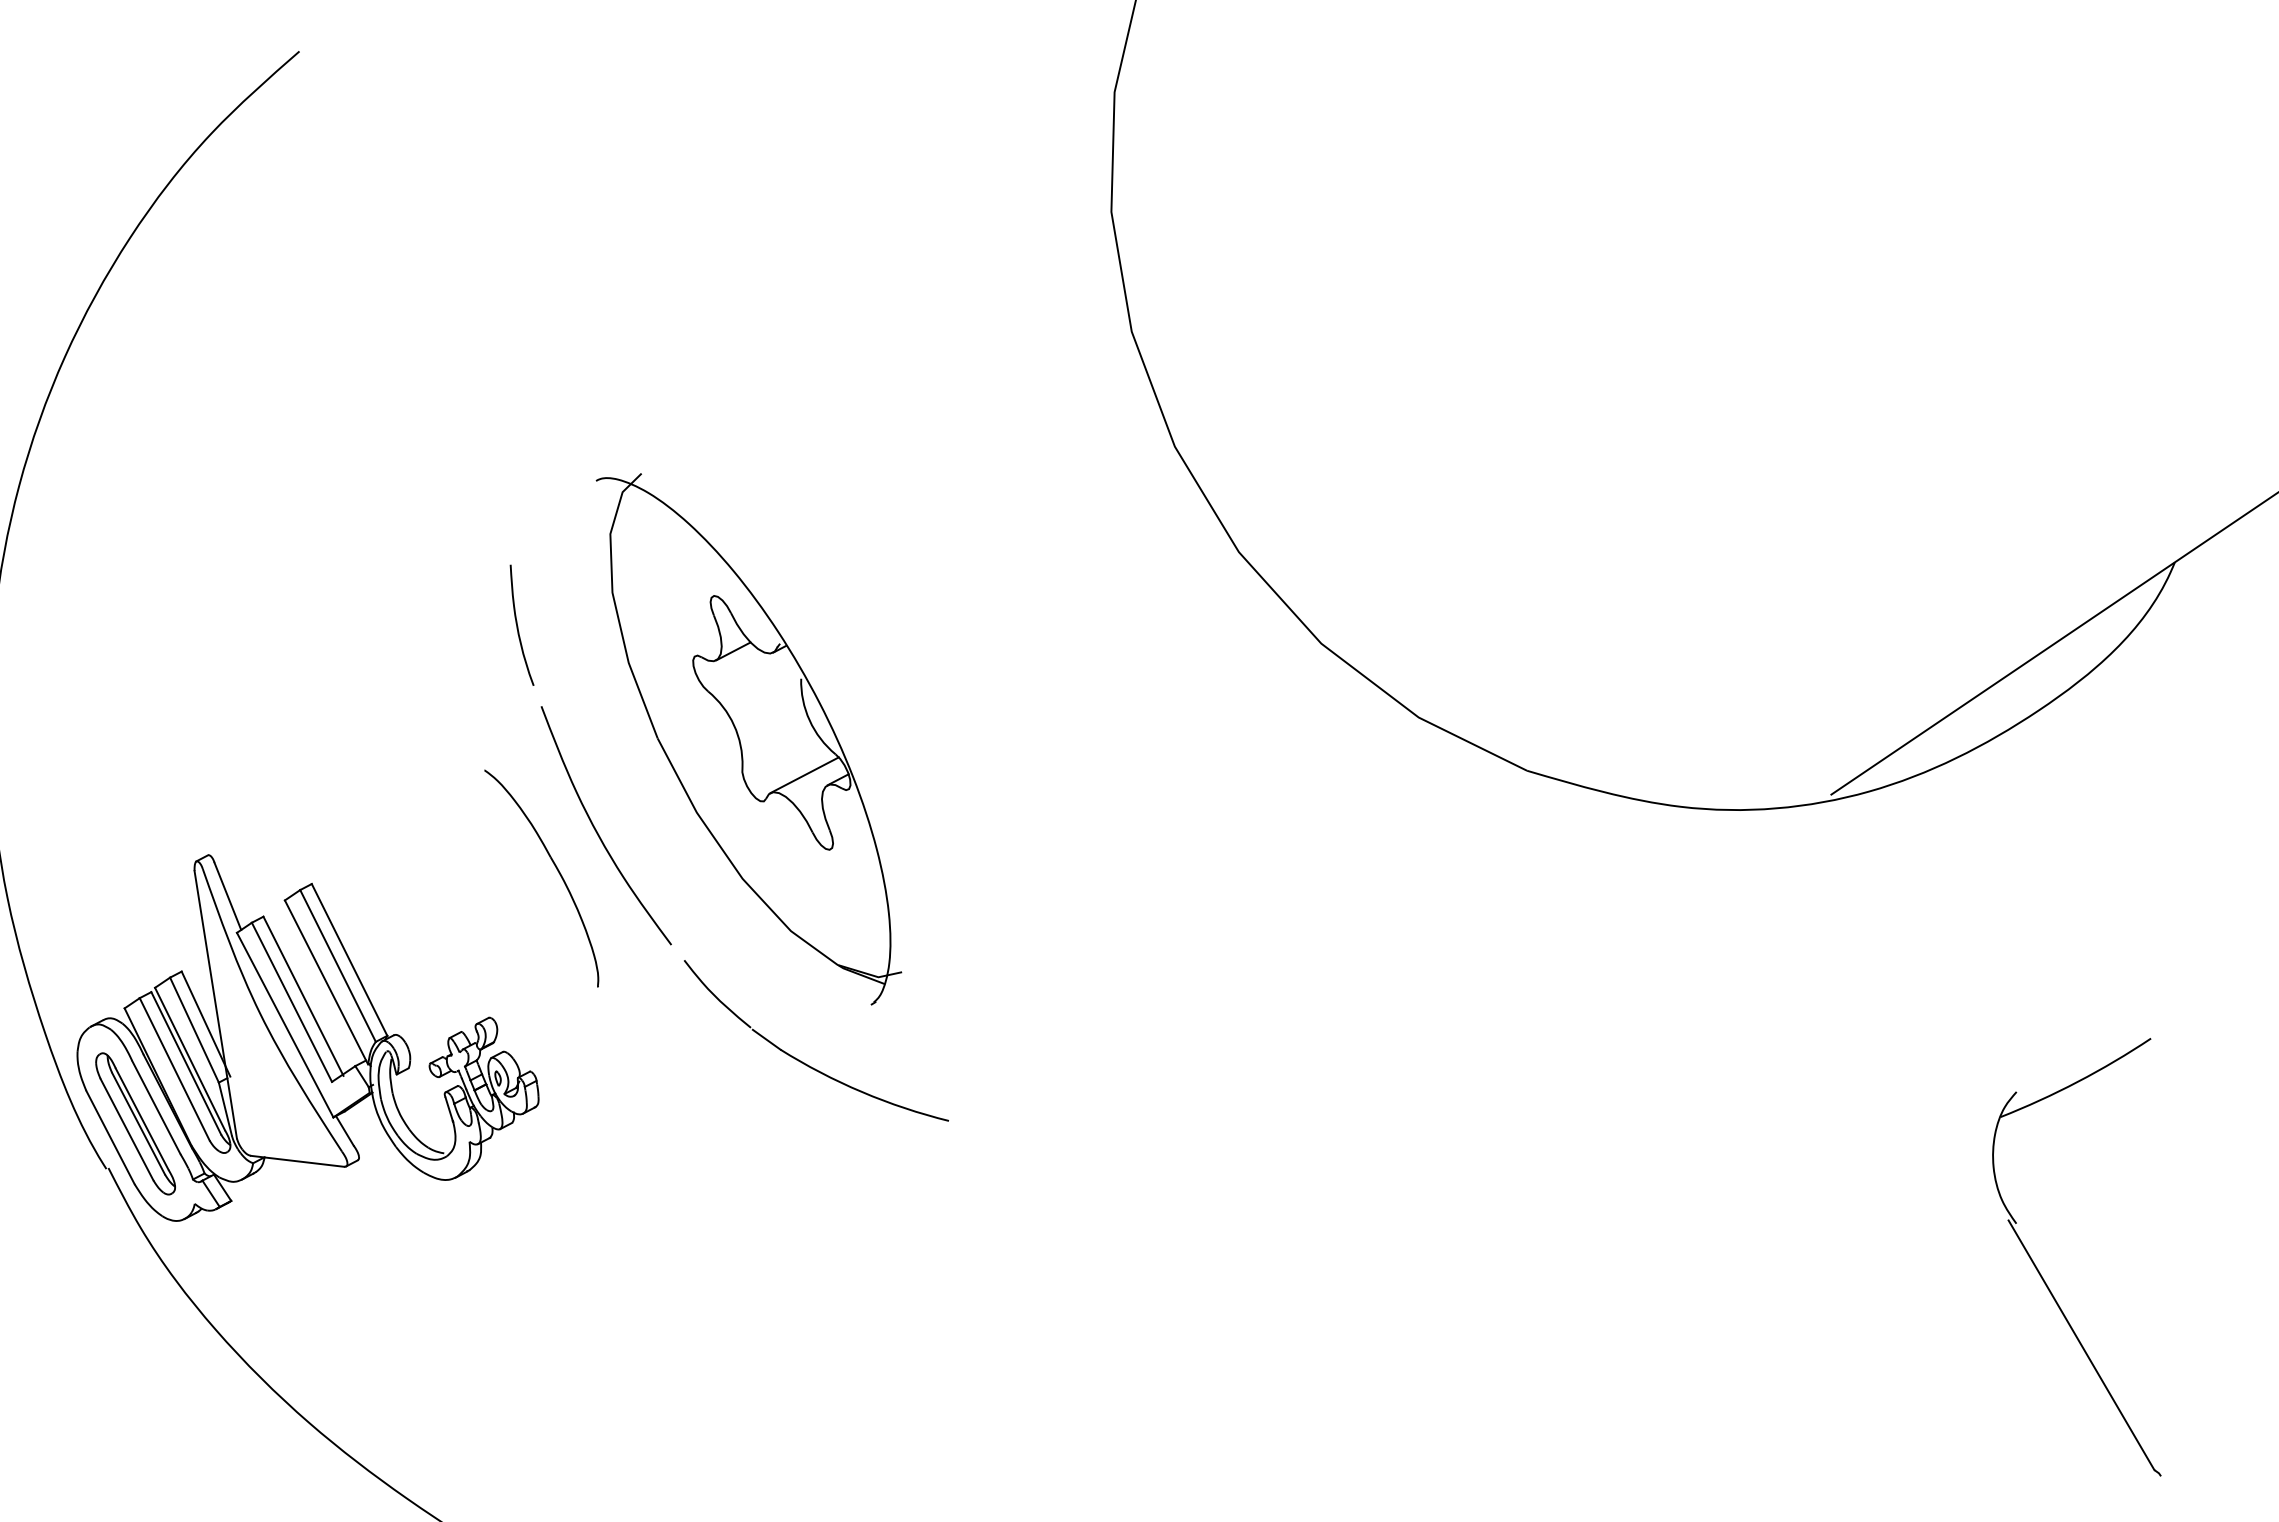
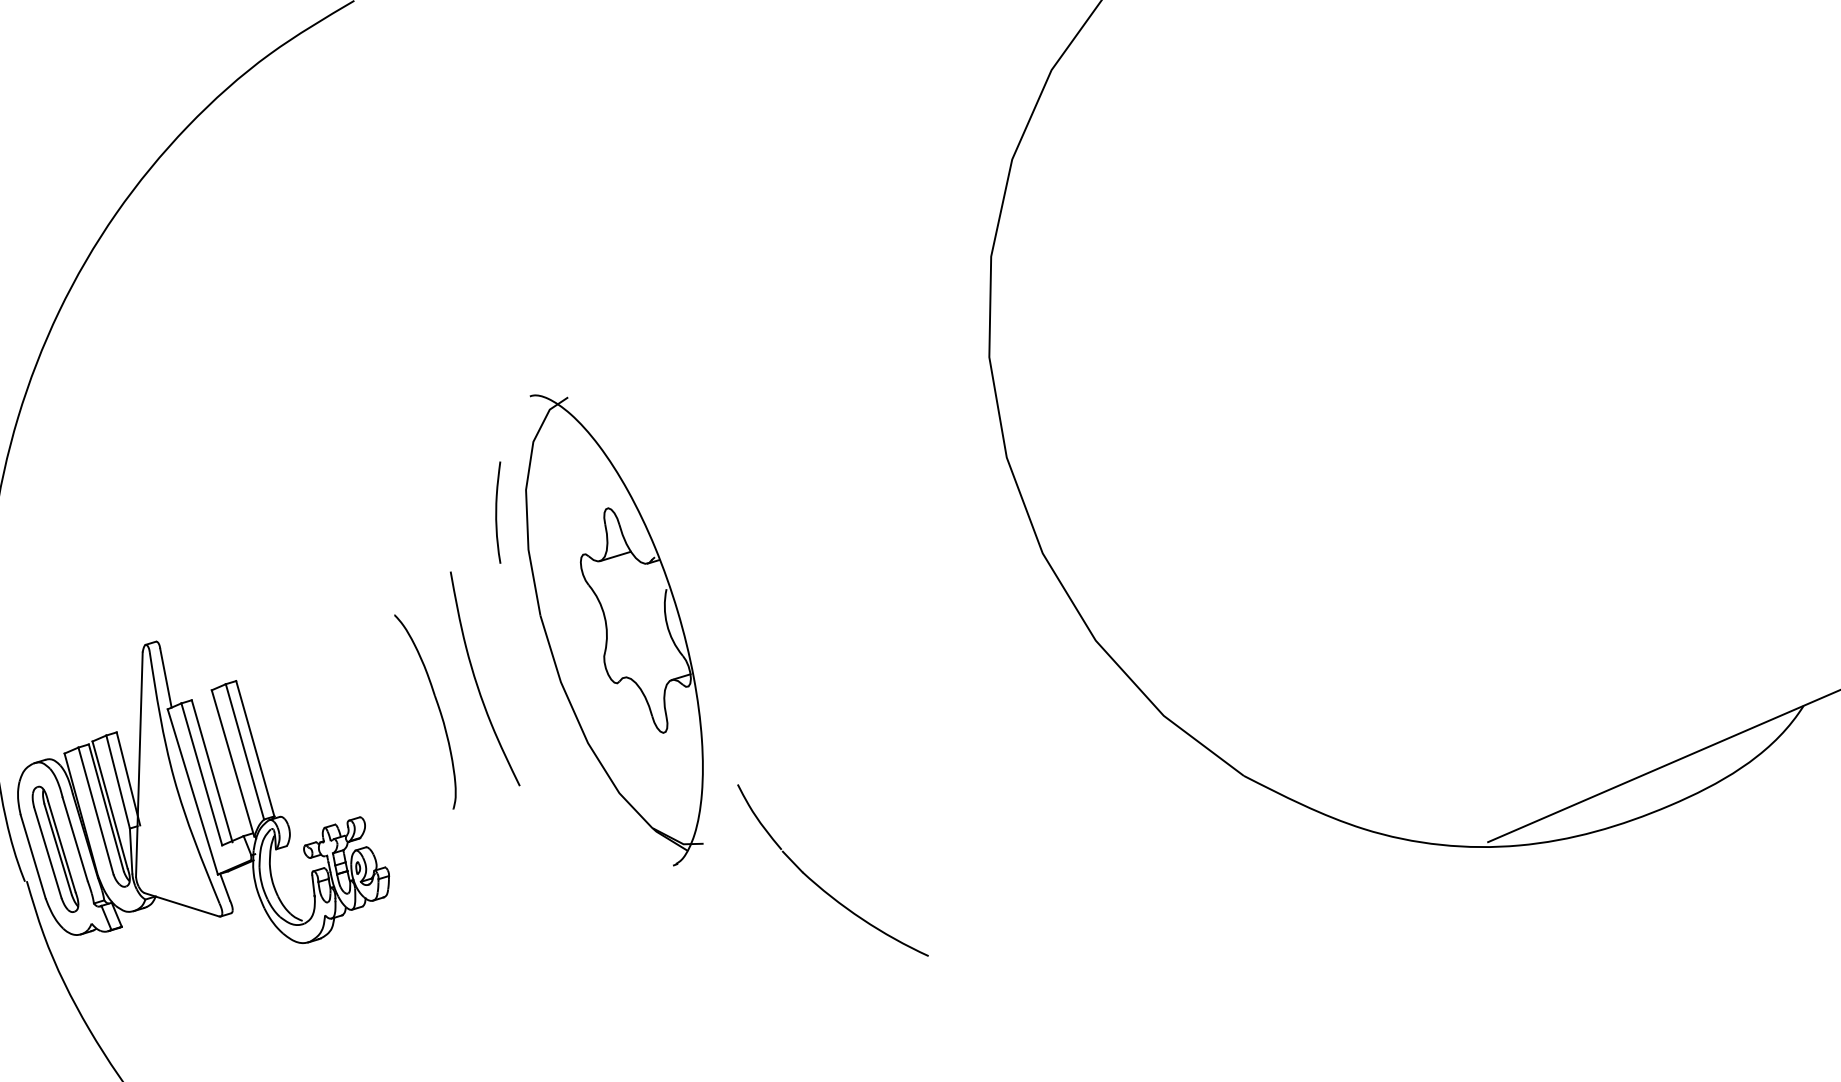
curve: (518, 626) -> (497, 513), moved
line: (804, 775) -> (654, 668), removed
part: (804, 1062) -> (819, 886), moved

